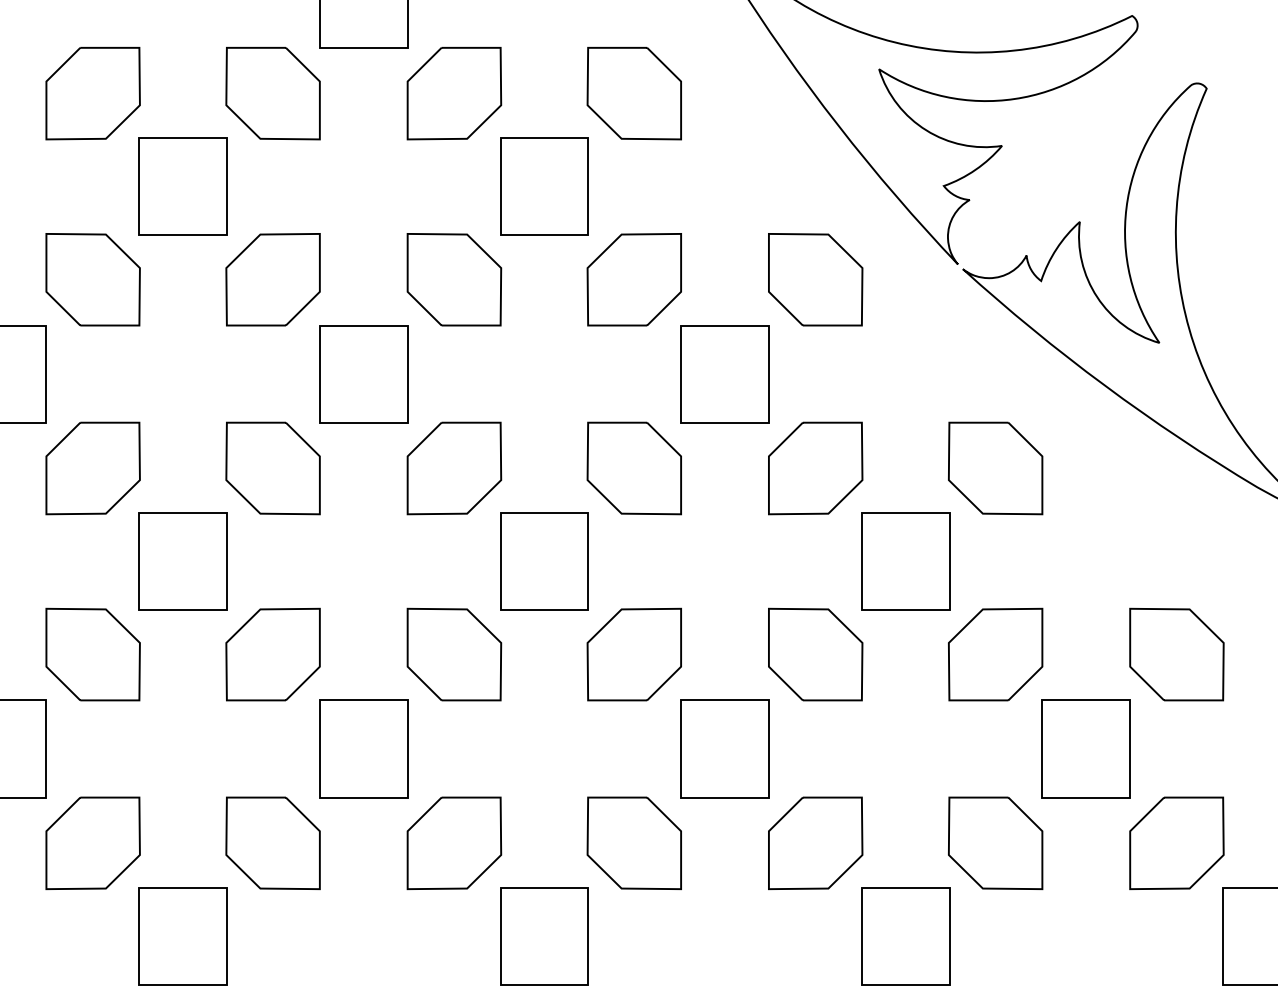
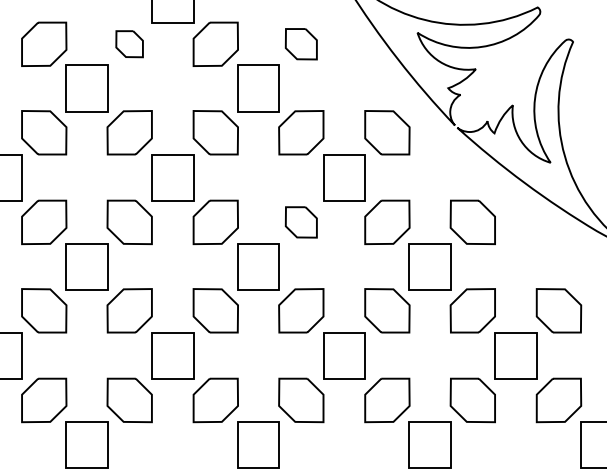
part: (272, 91) -> (129, 43), size x0.6
part: (634, 91) -> (301, 43), size x0.7
part: (634, 468) -> (301, 222), size x0.7

